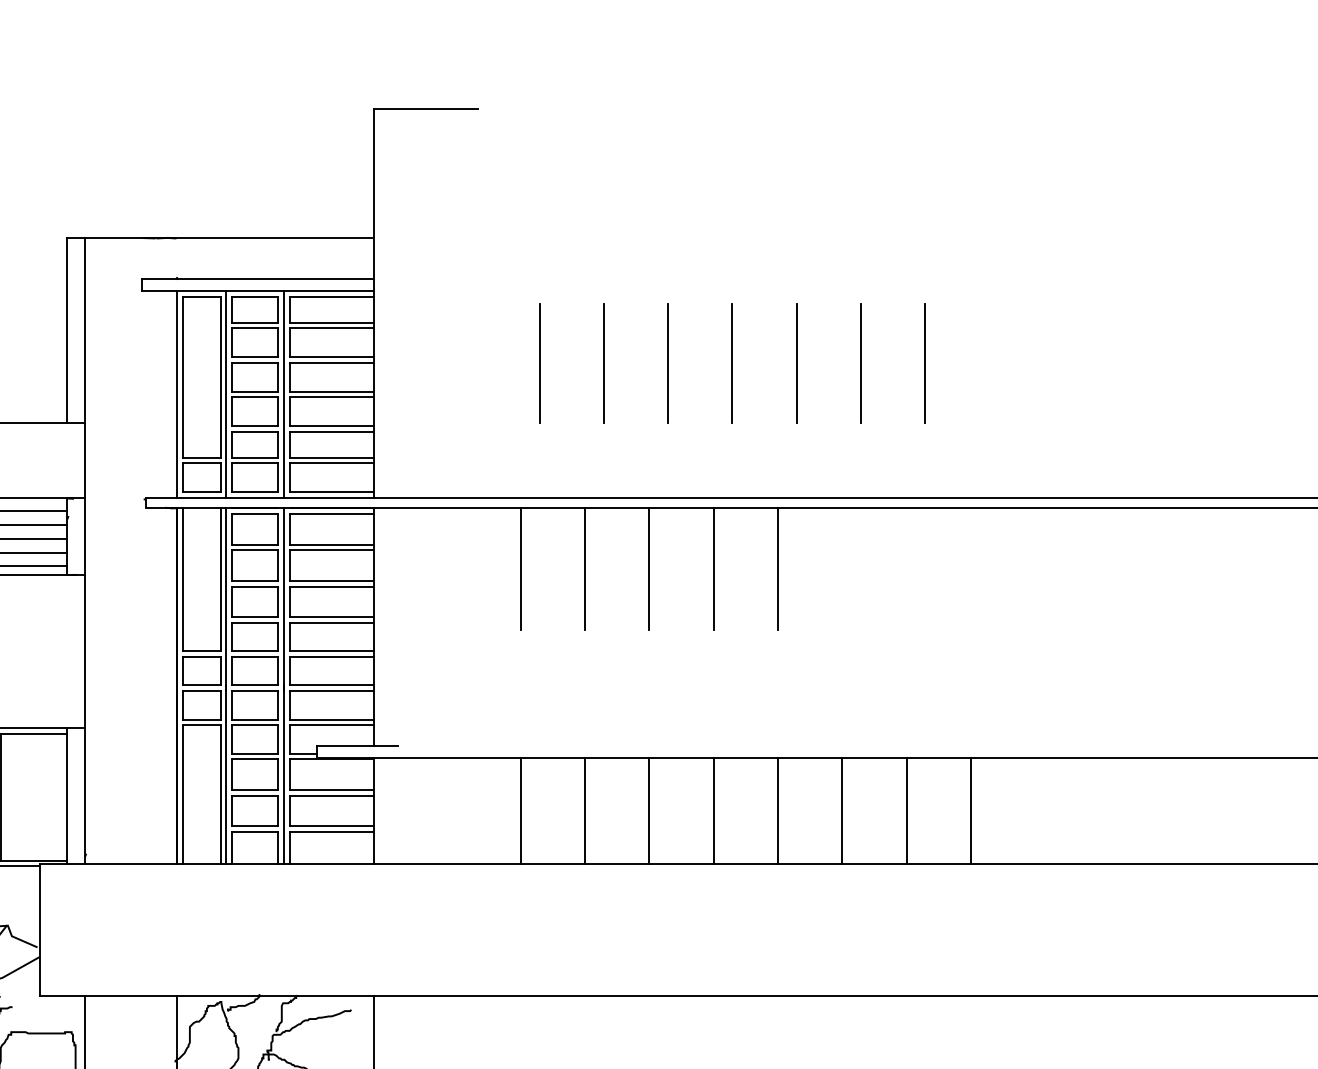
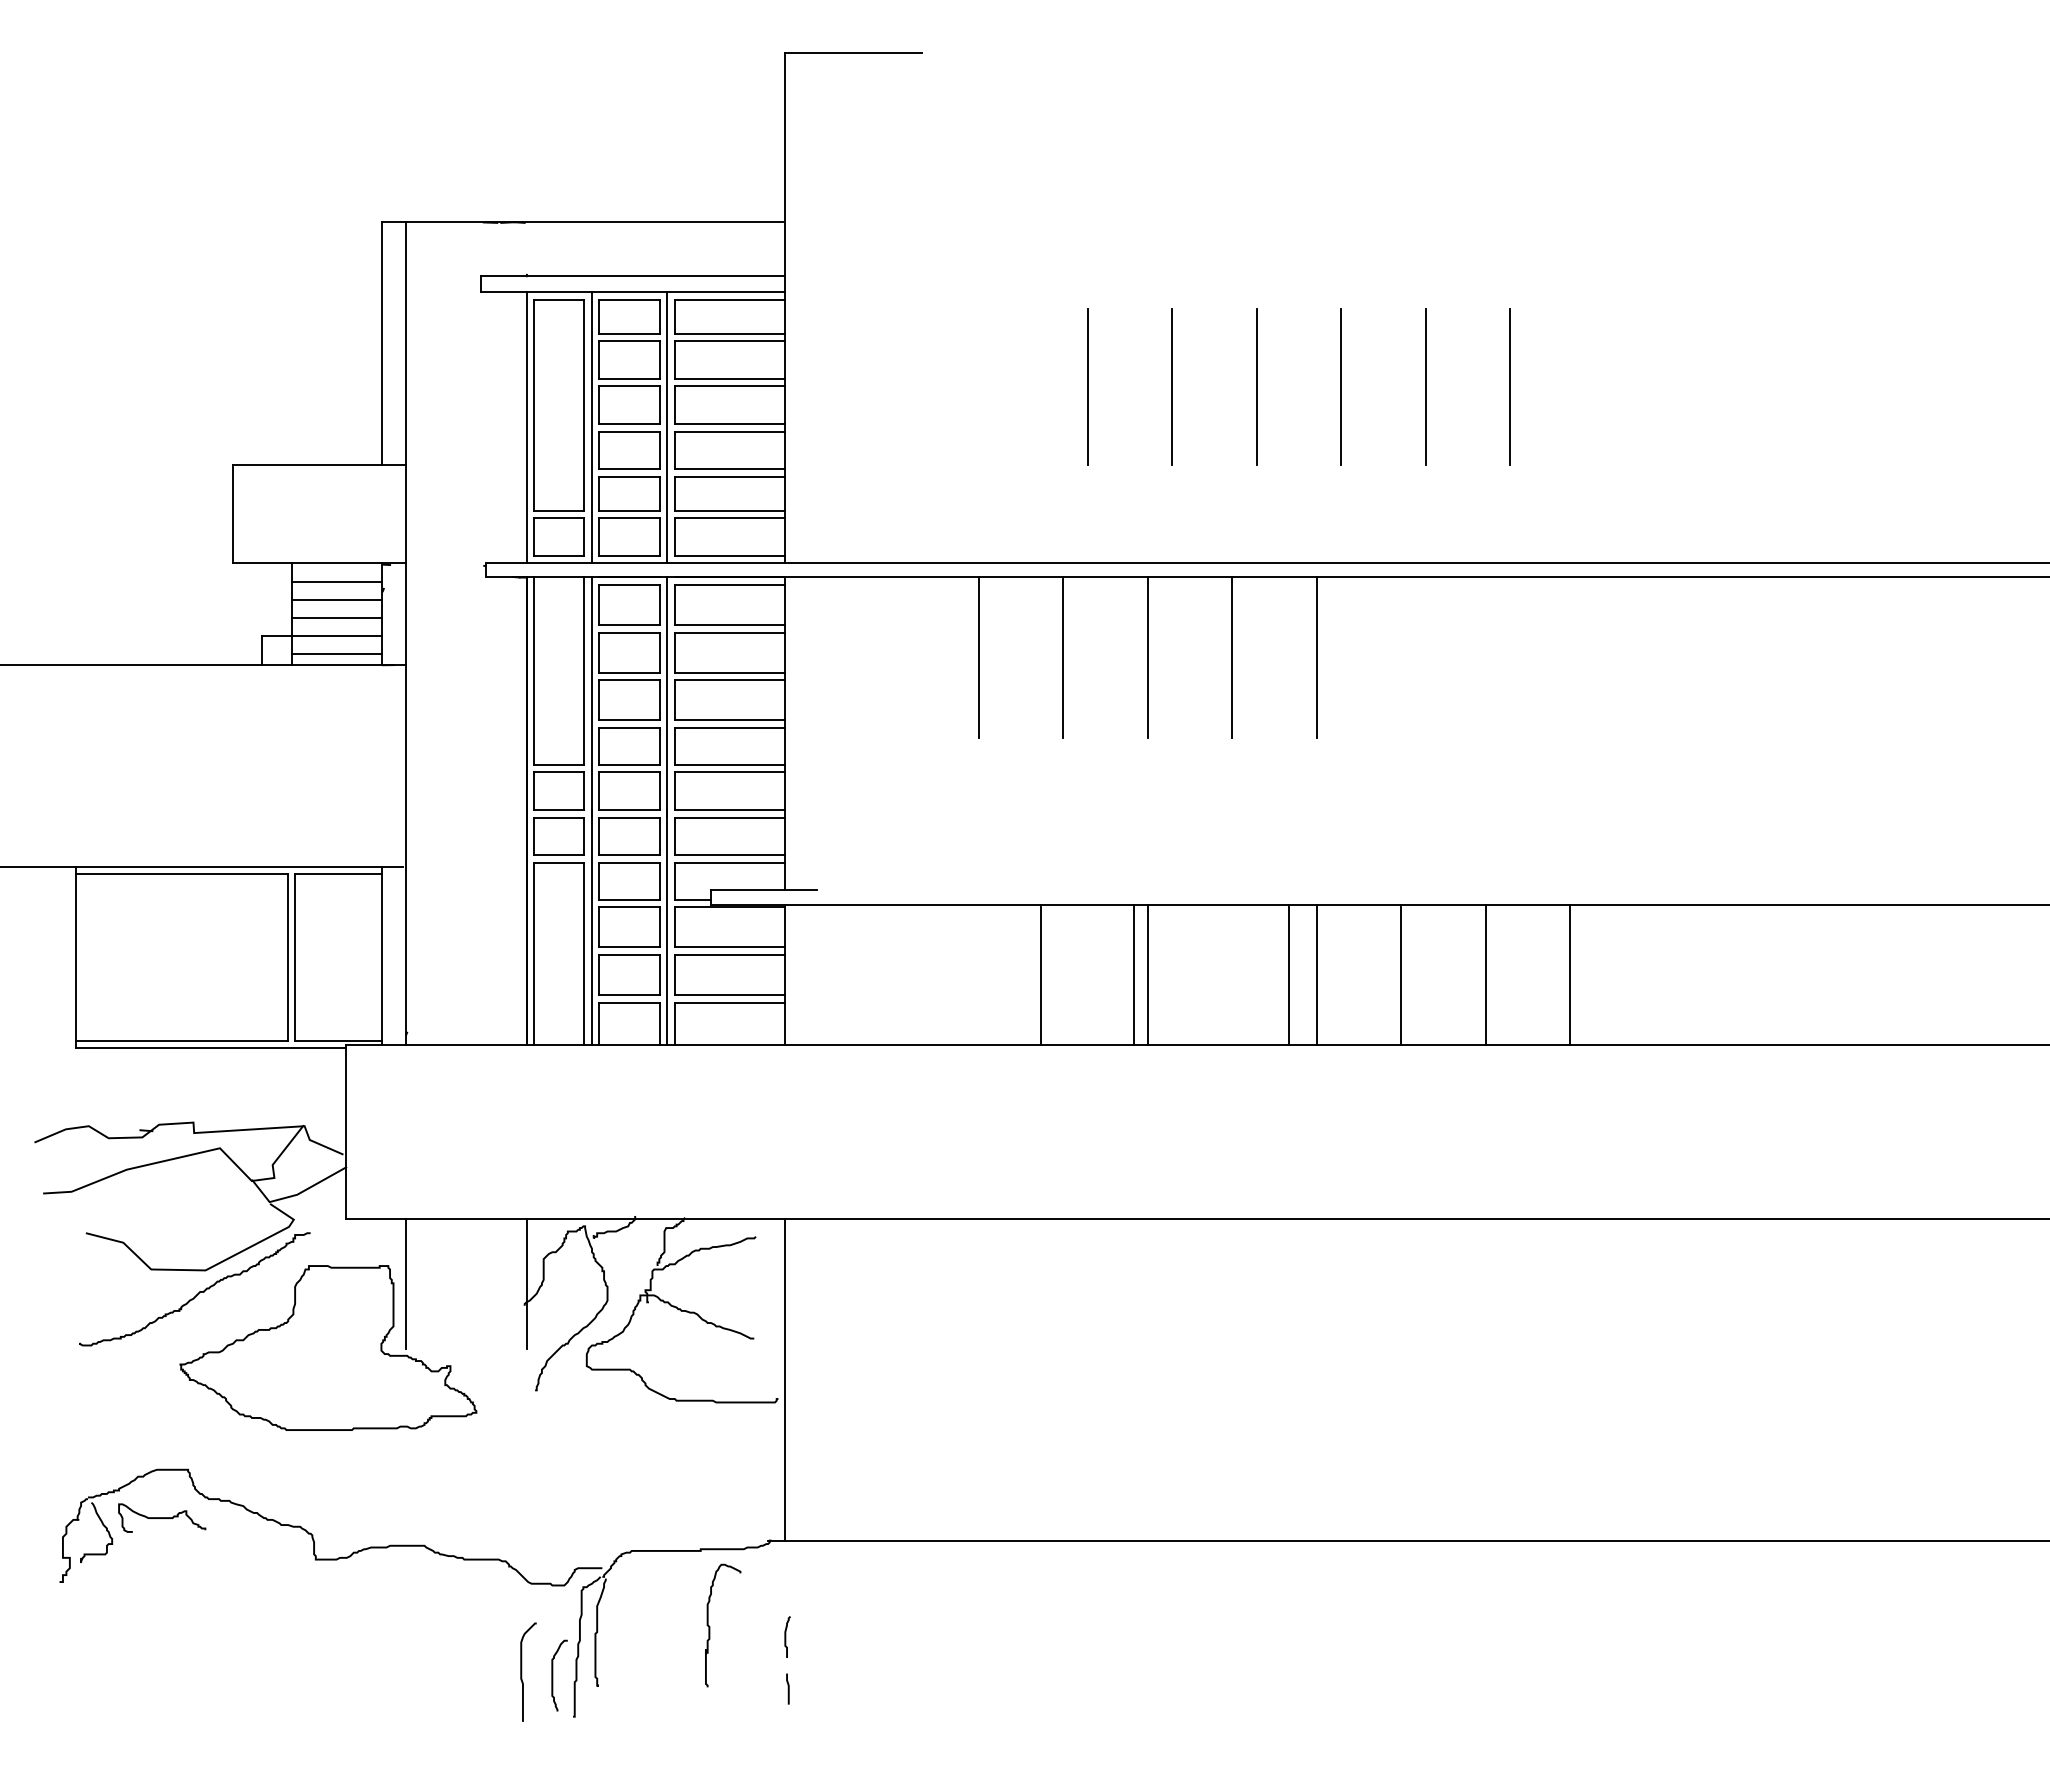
line: (538, 362) -> (1002, 386), removed
line: (520, 811) -> (1040, 975), moved
line: (585, 811) -> (1134, 975), moved
line: (713, 811) -> (1289, 975), moved

